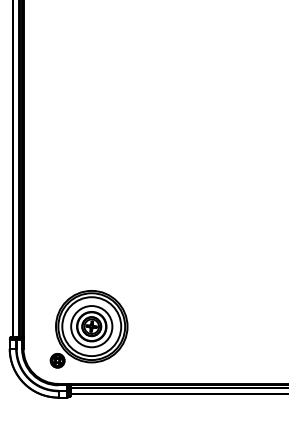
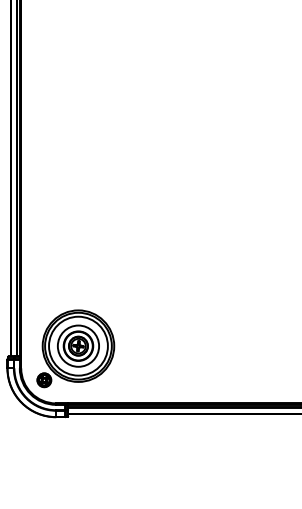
part: (88, 328) -> (75, 348), moved

